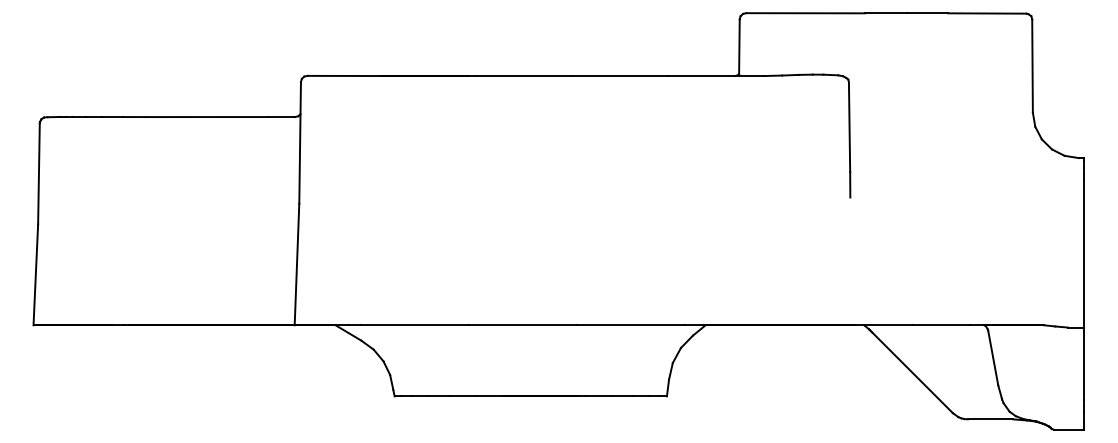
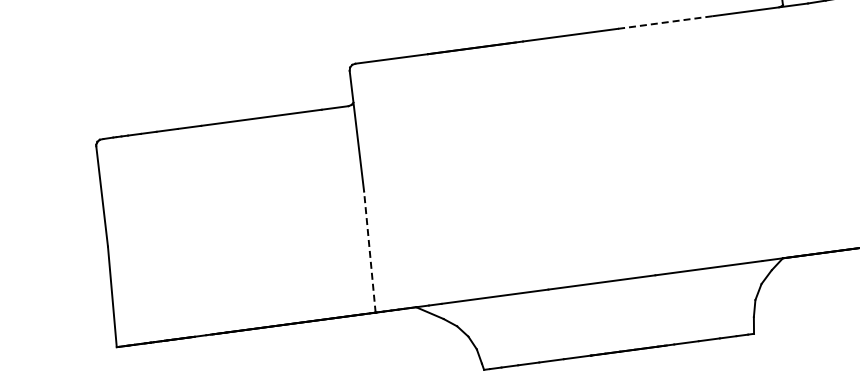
line: (620, 76) -> (665, 22), solid -> dashed
line: (297, 264) -> (370, 252), solid -> dashed

